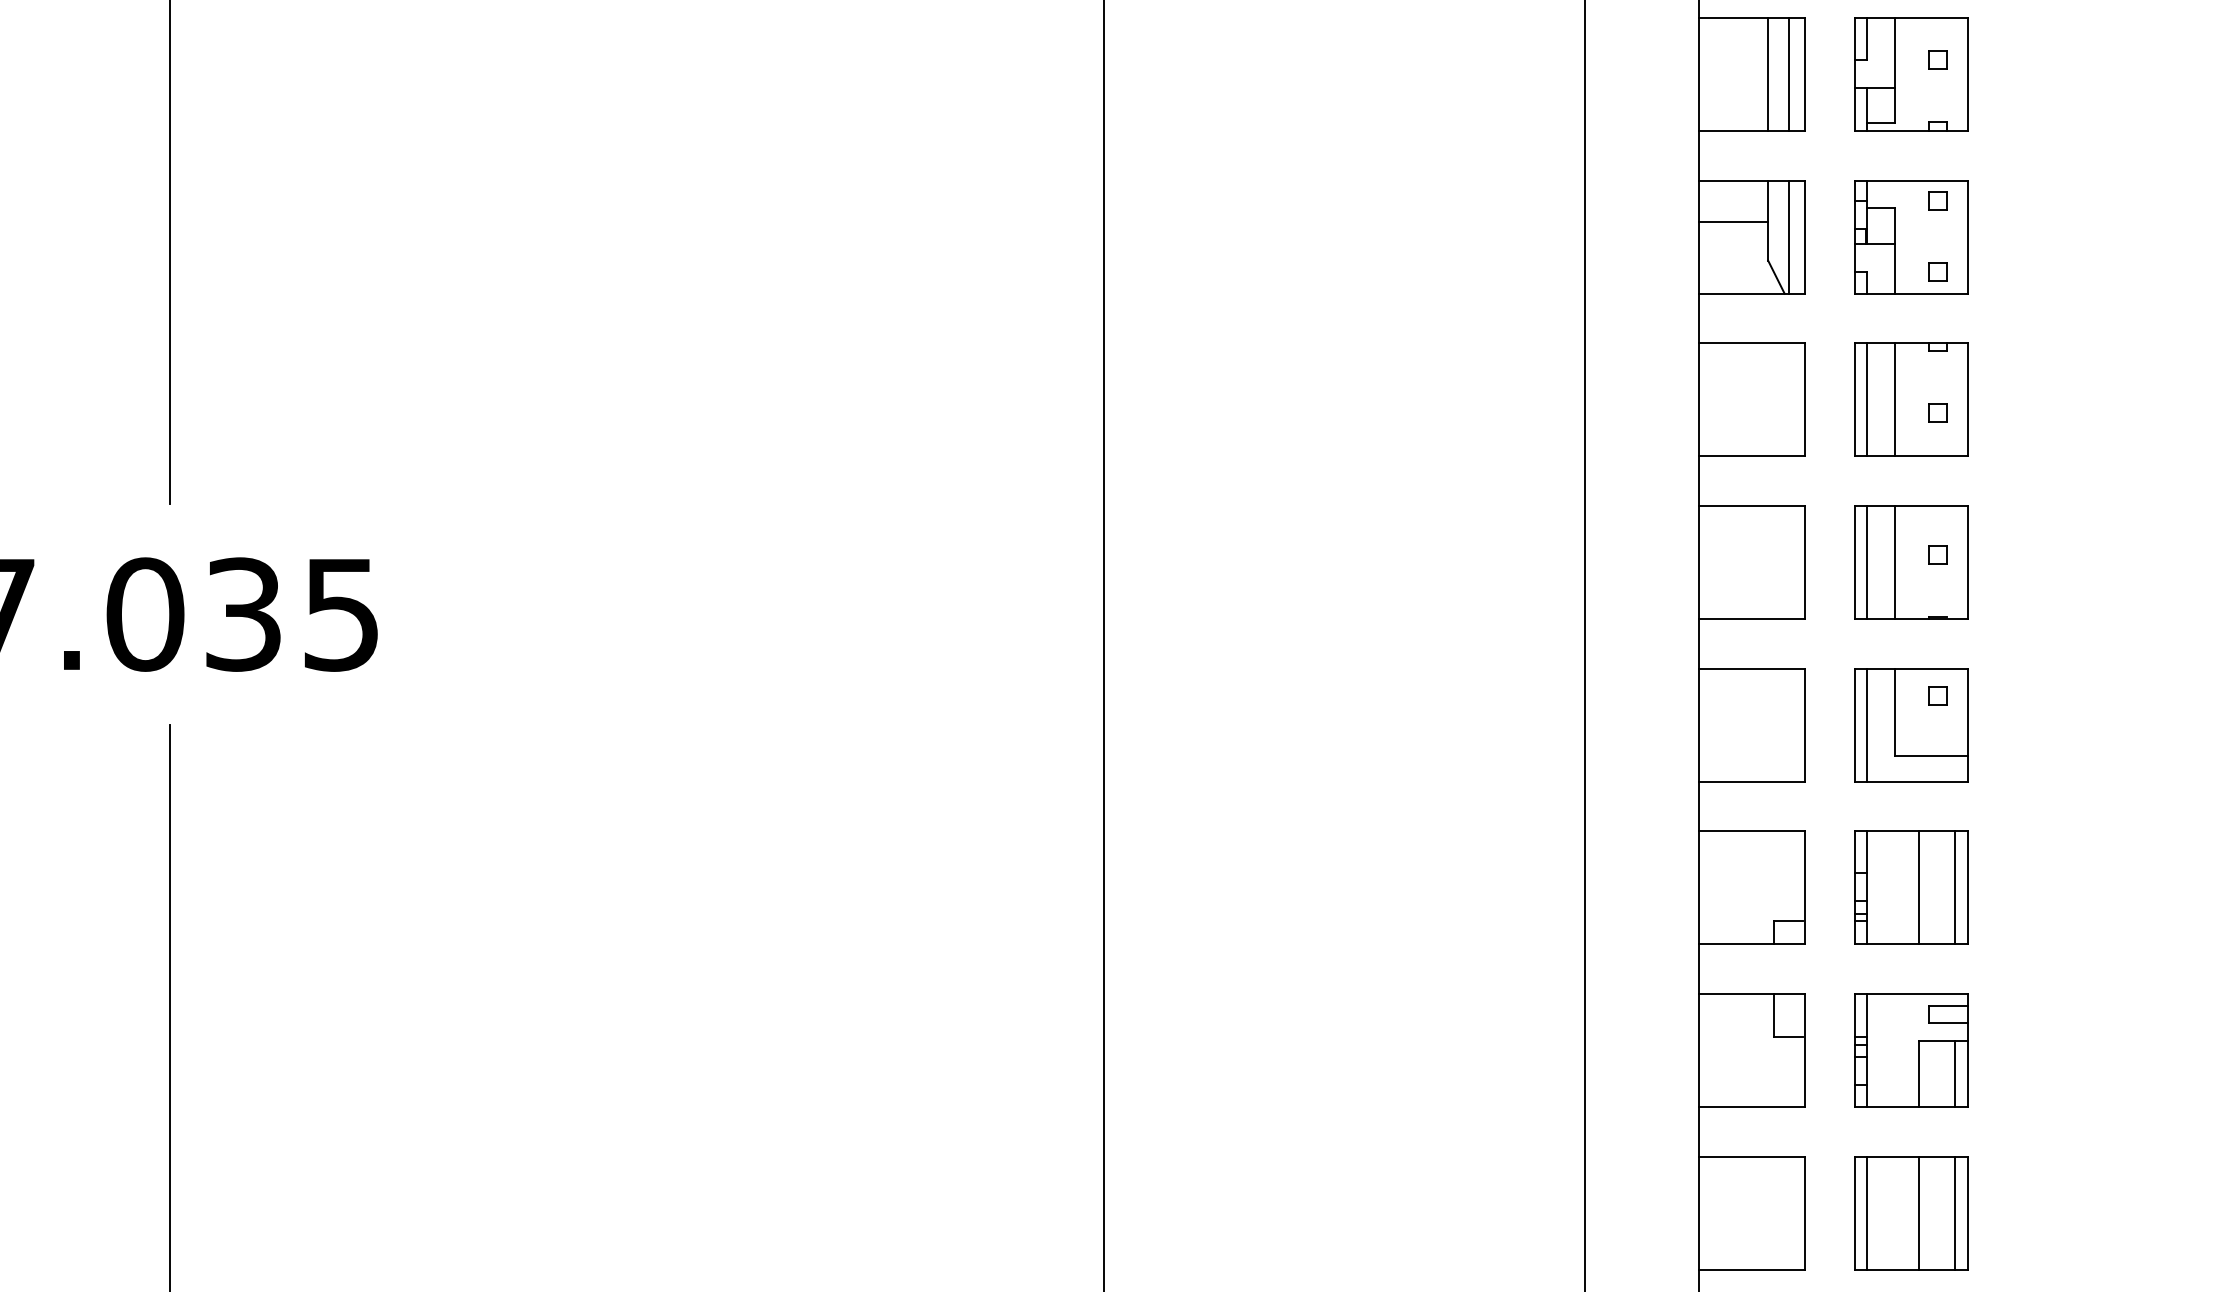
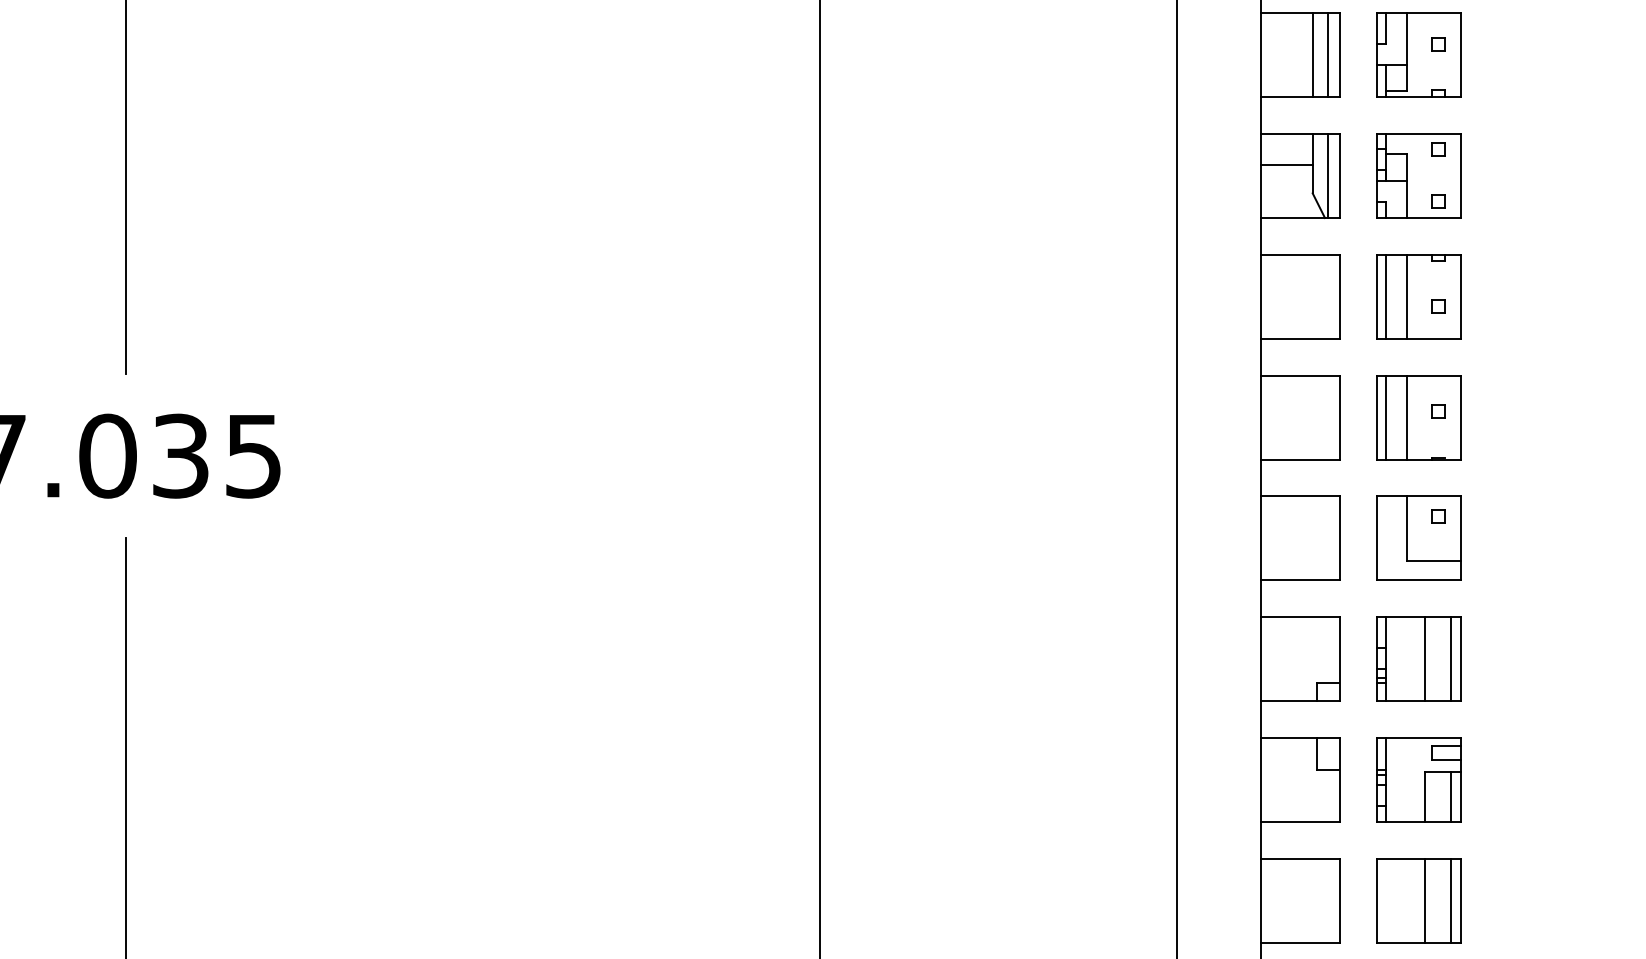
line: (1866, 724) -> (1385, 537), removed
line: (1866, 1212) -> (1385, 900), removed

